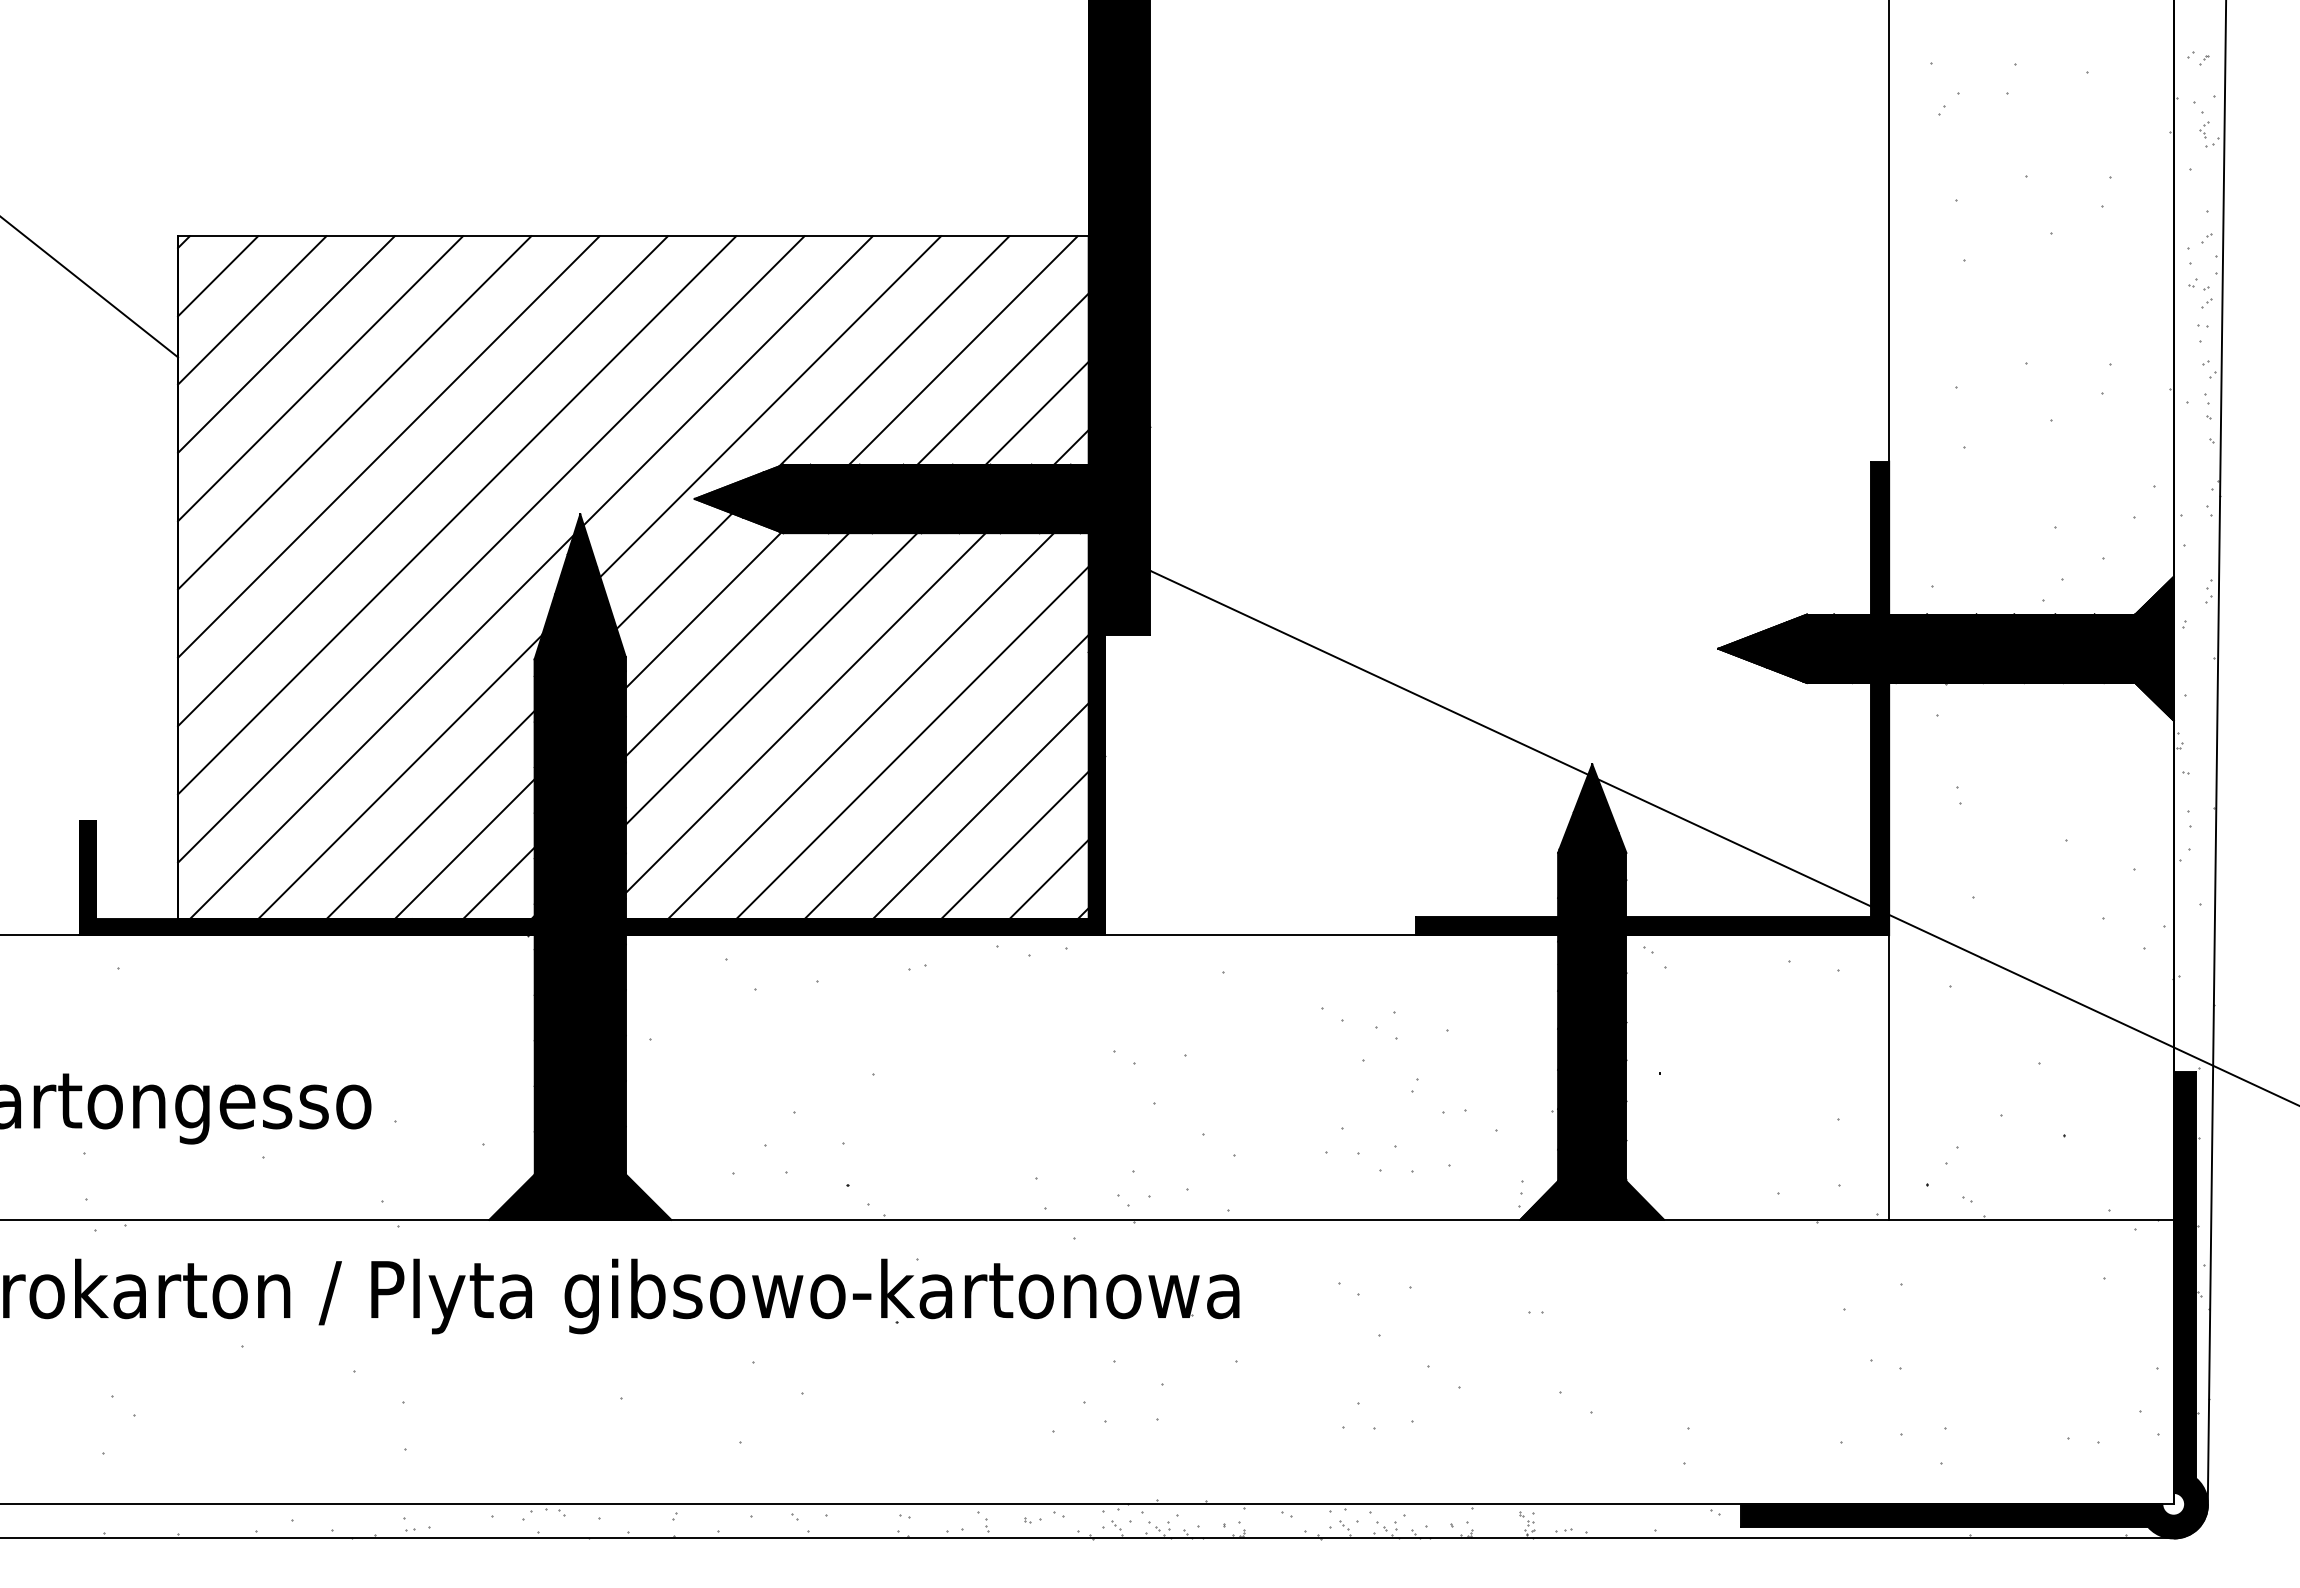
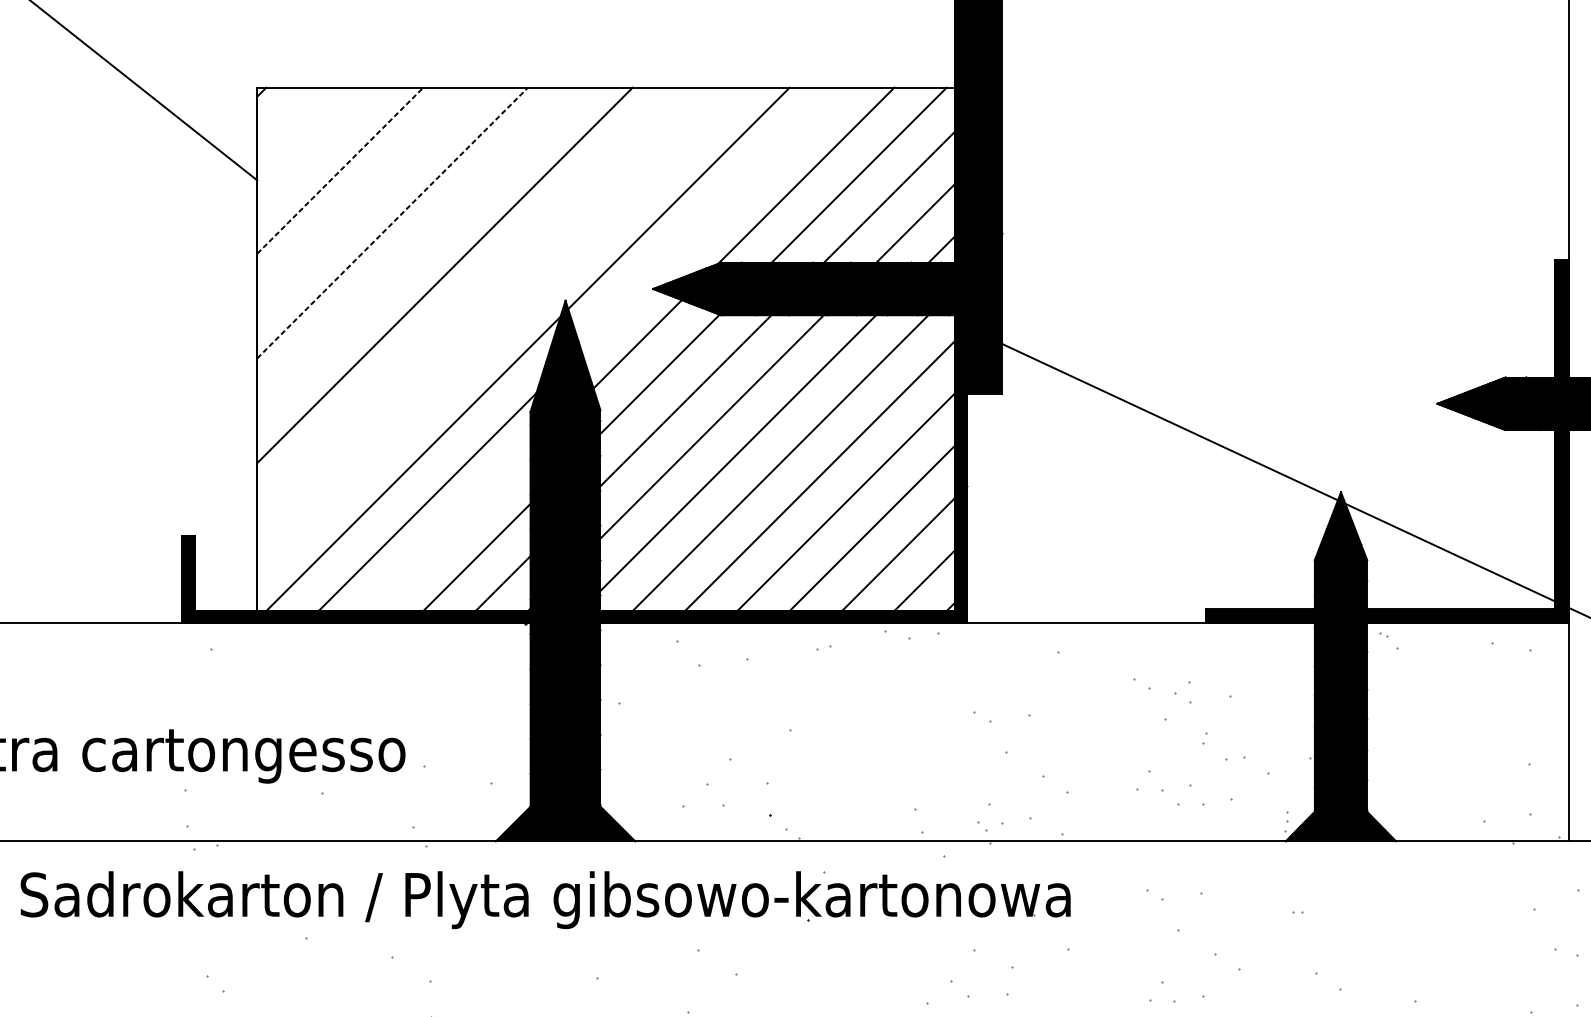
line: (218, 276) -> (288, 118), removed
line: (252, 310) -> (314, 144), removed
line: (286, 344) -> (340, 170), solid -> dashed
line: (320, 378) -> (366, 196), removed
line: (770, 406) -> (711, 218), removed
line: (354, 412) -> (392, 222), solid -> dashed
line: (388, 446) -> (418, 248), removed
line: (457, 515) -> (471, 301), removed
line: (491, 549) -> (497, 327), removed
line: (430, 815) -> (450, 531), removed

